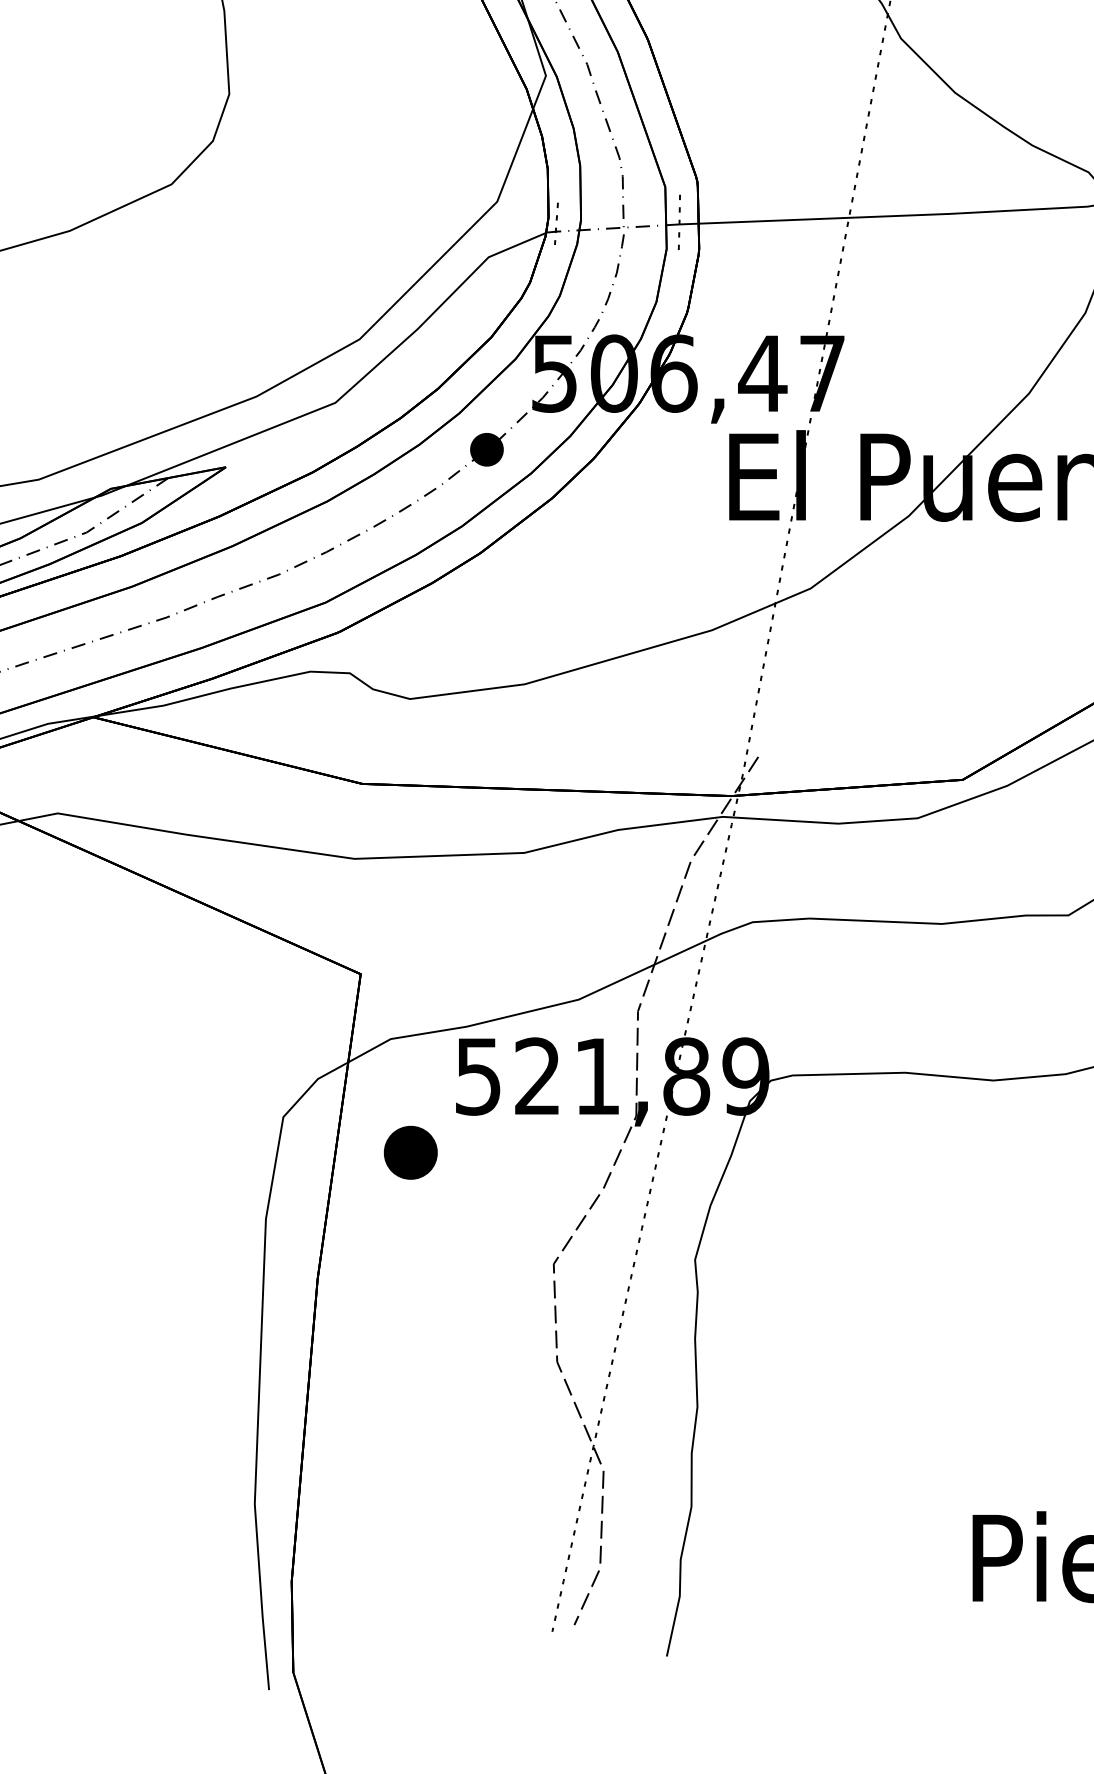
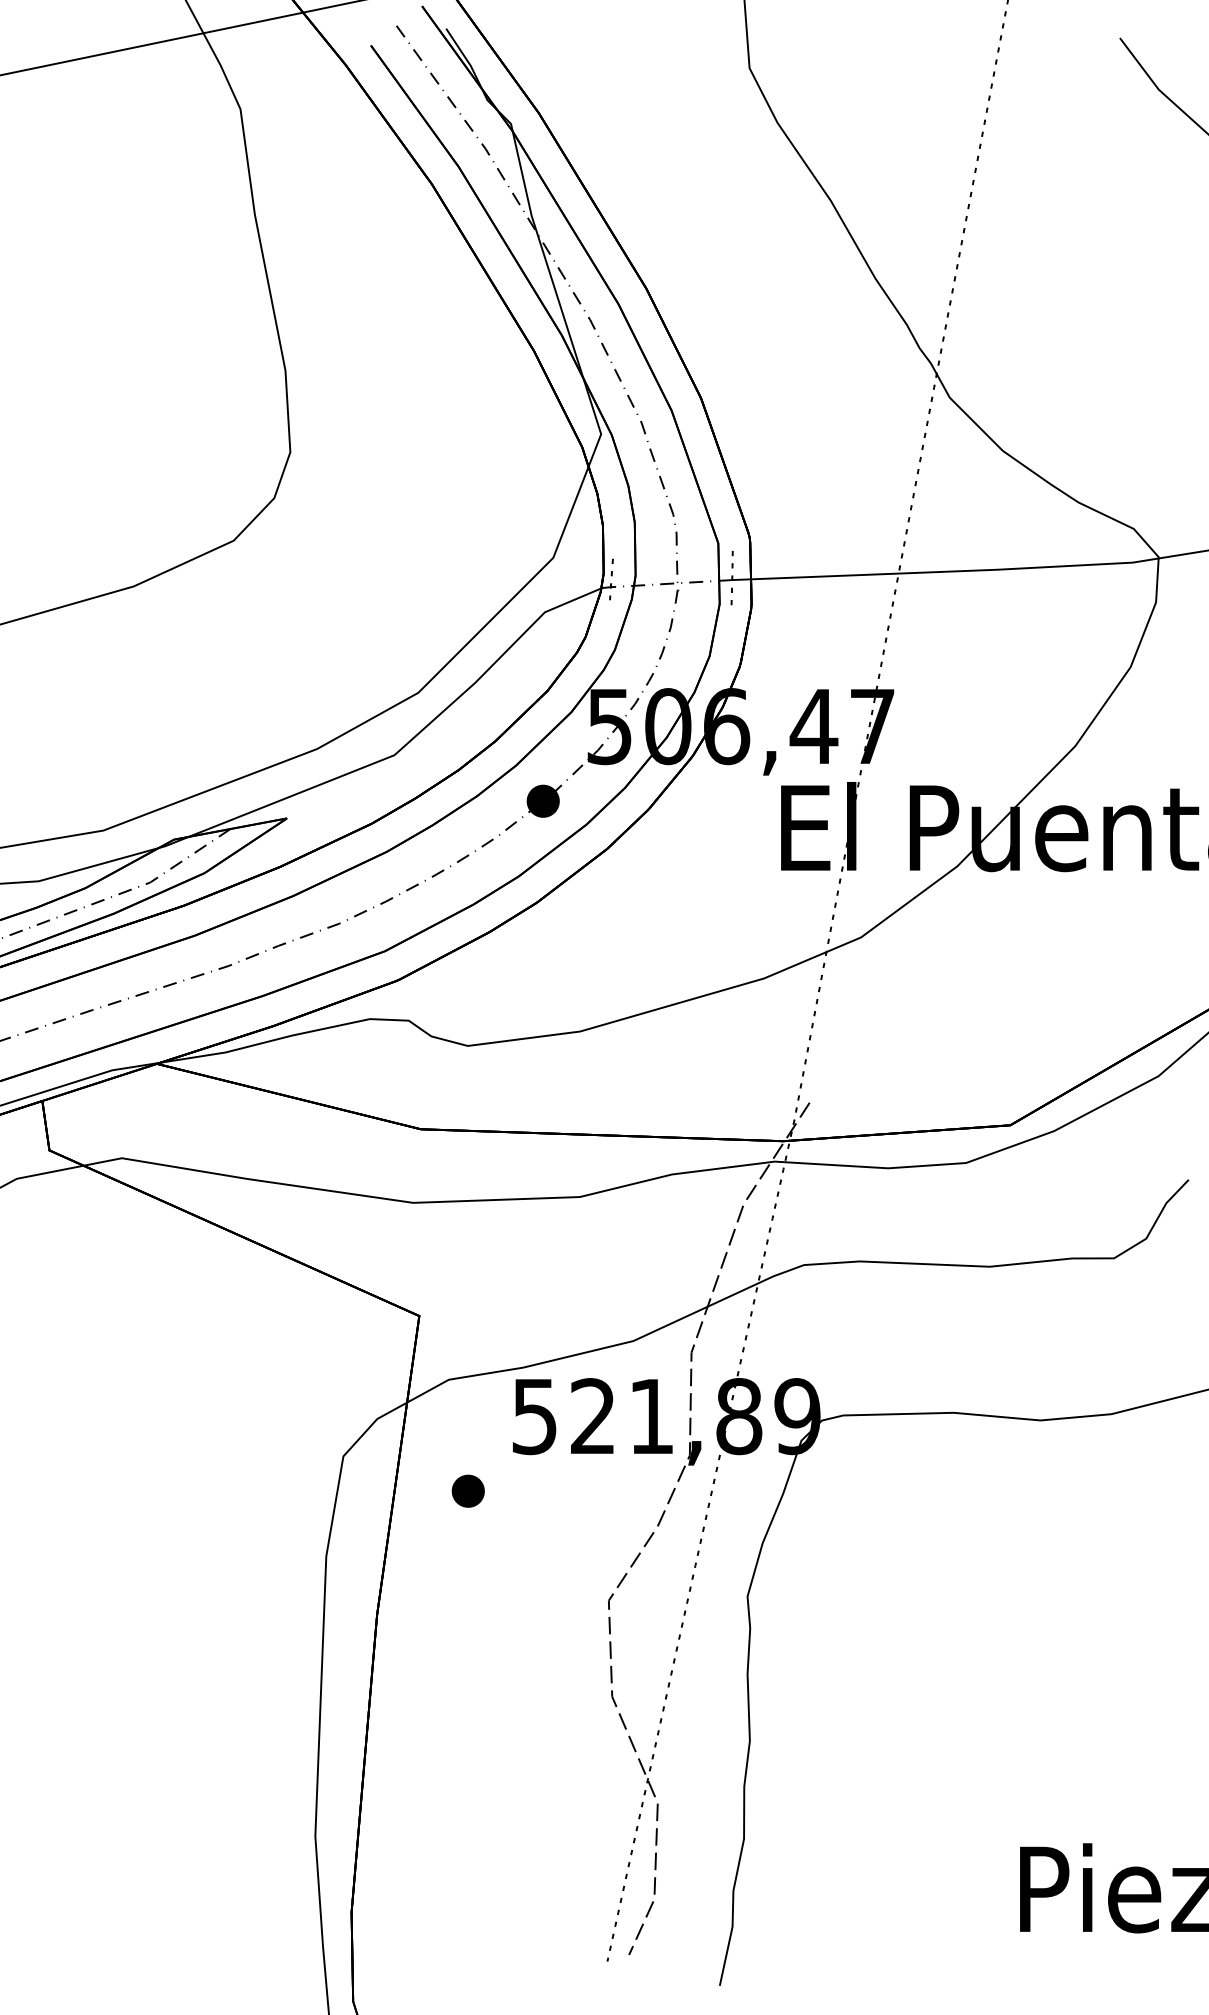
part: (409, 1151) -> (467, 1490), size x0.62

